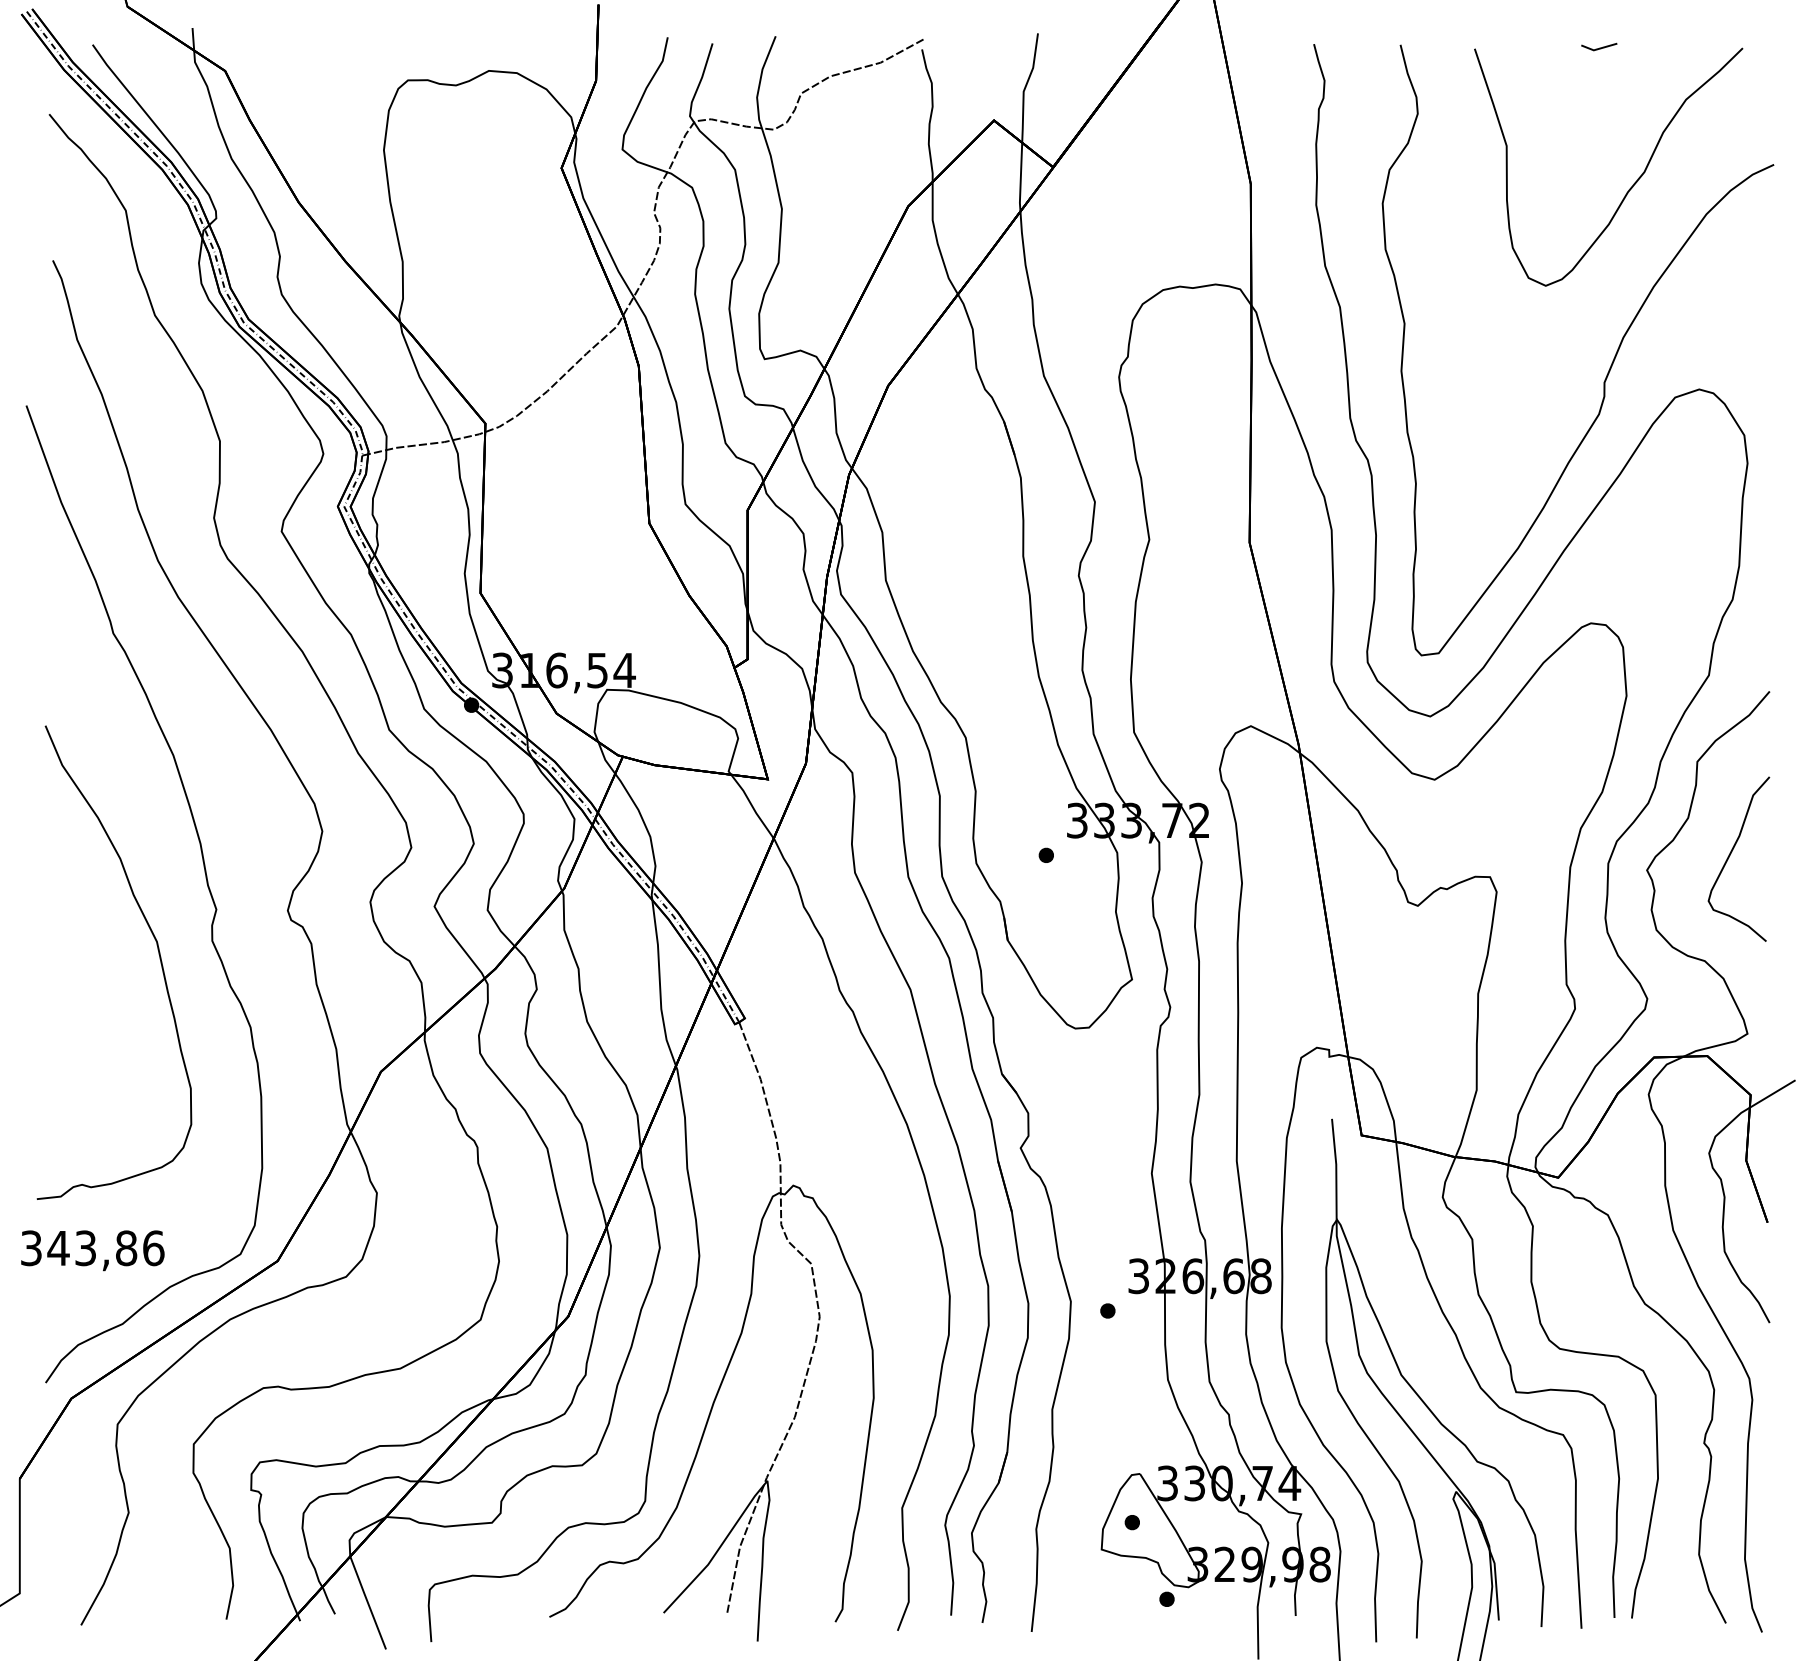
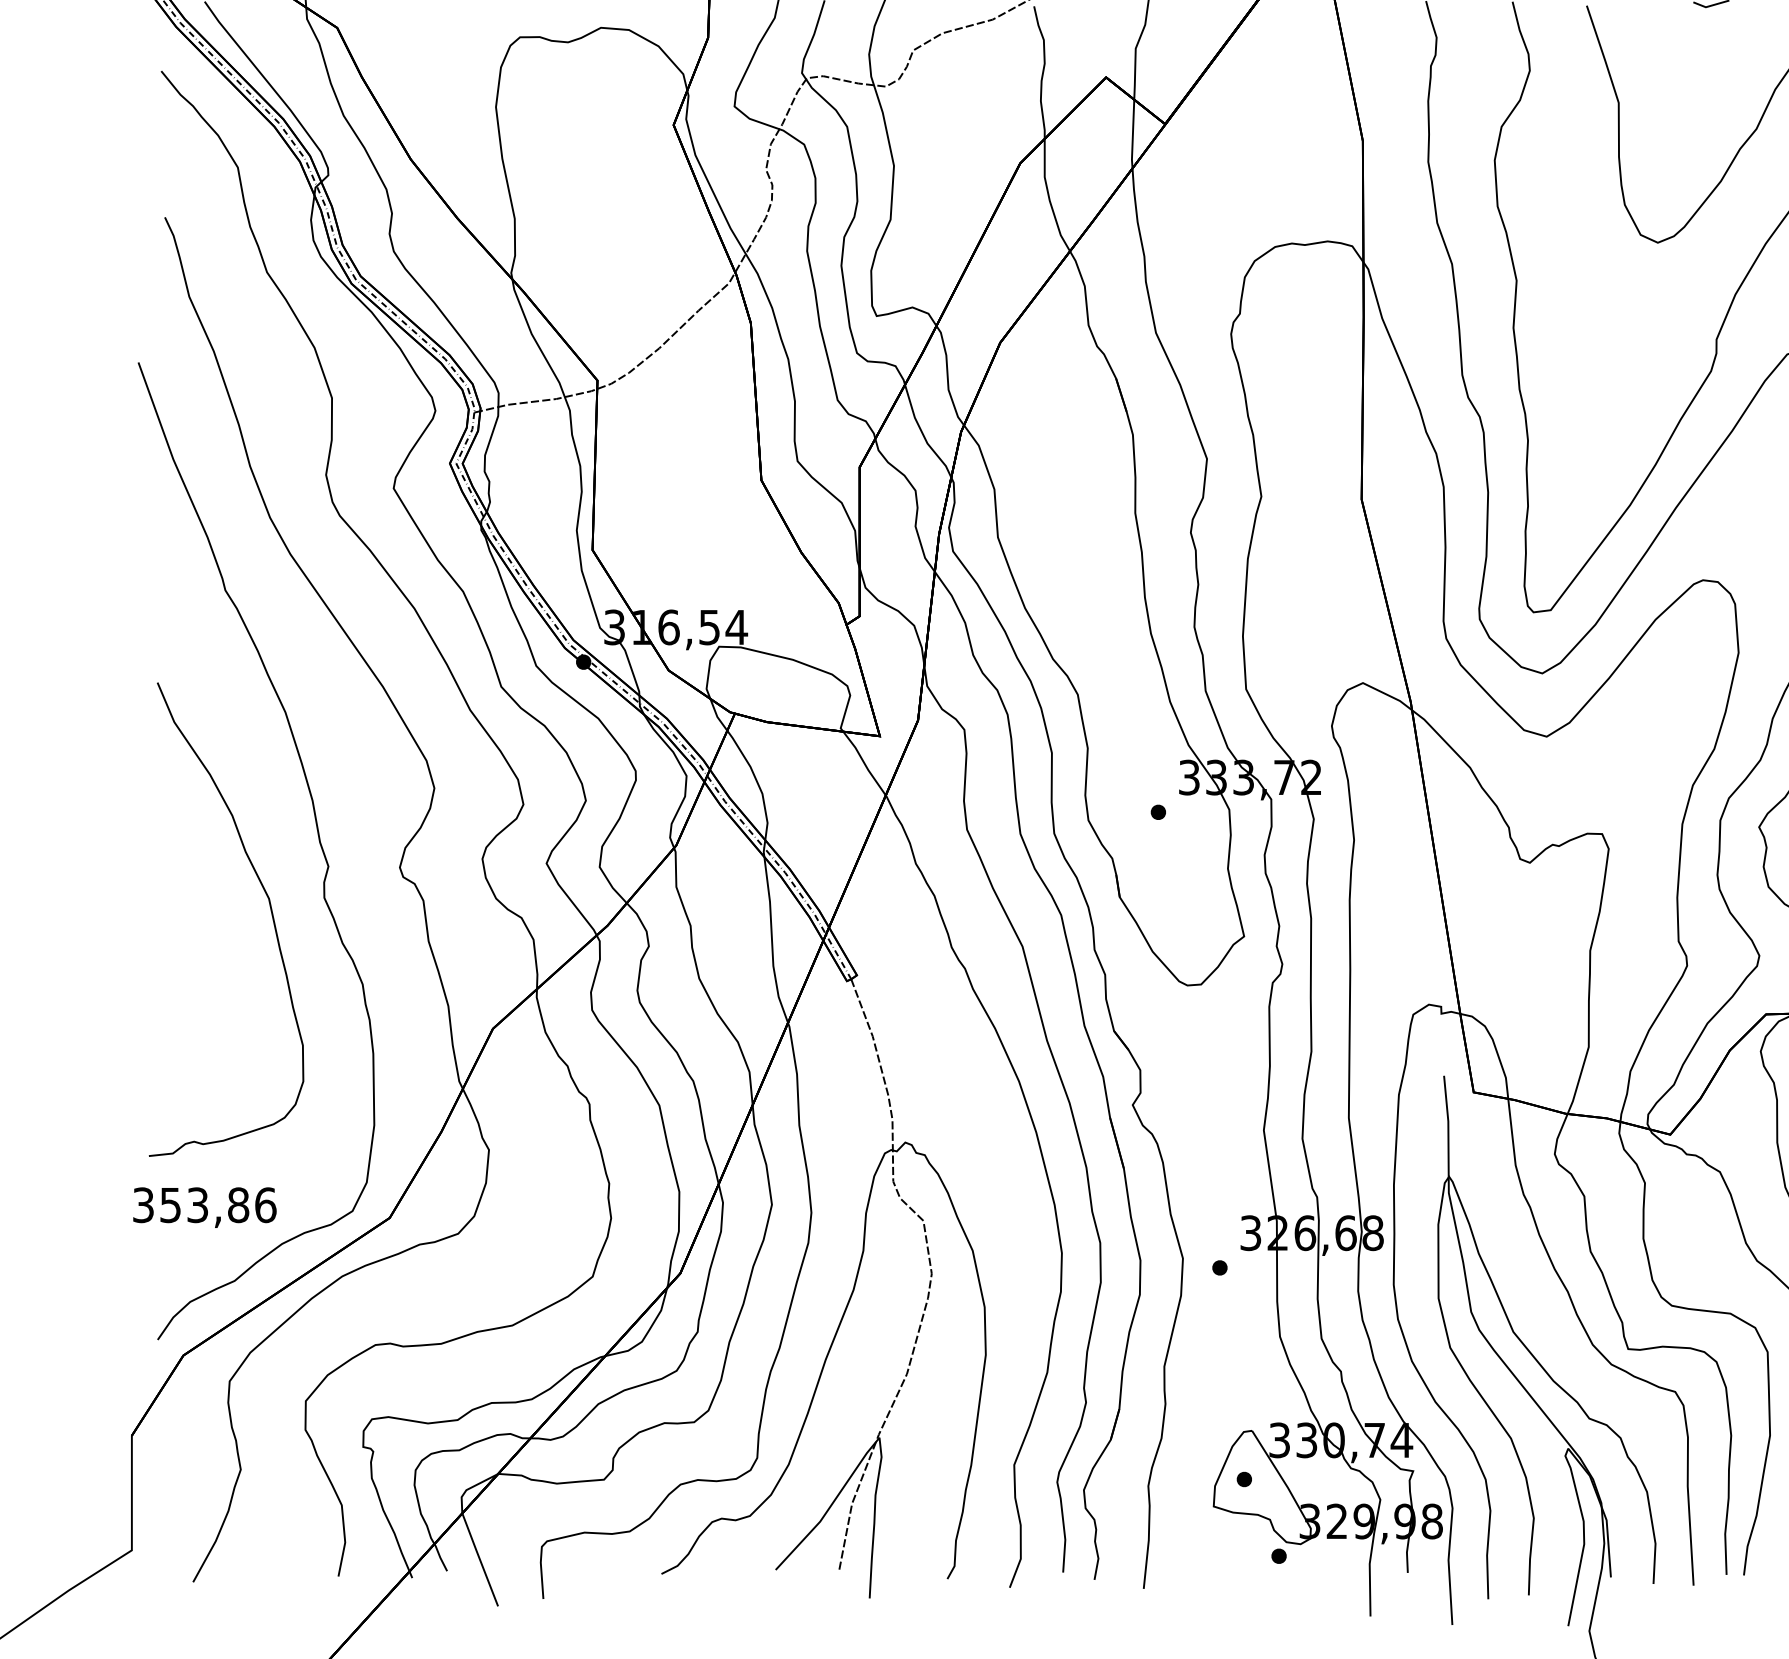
text: (58, 1248) -> (170, 1205), 343,86 -> 353,86

